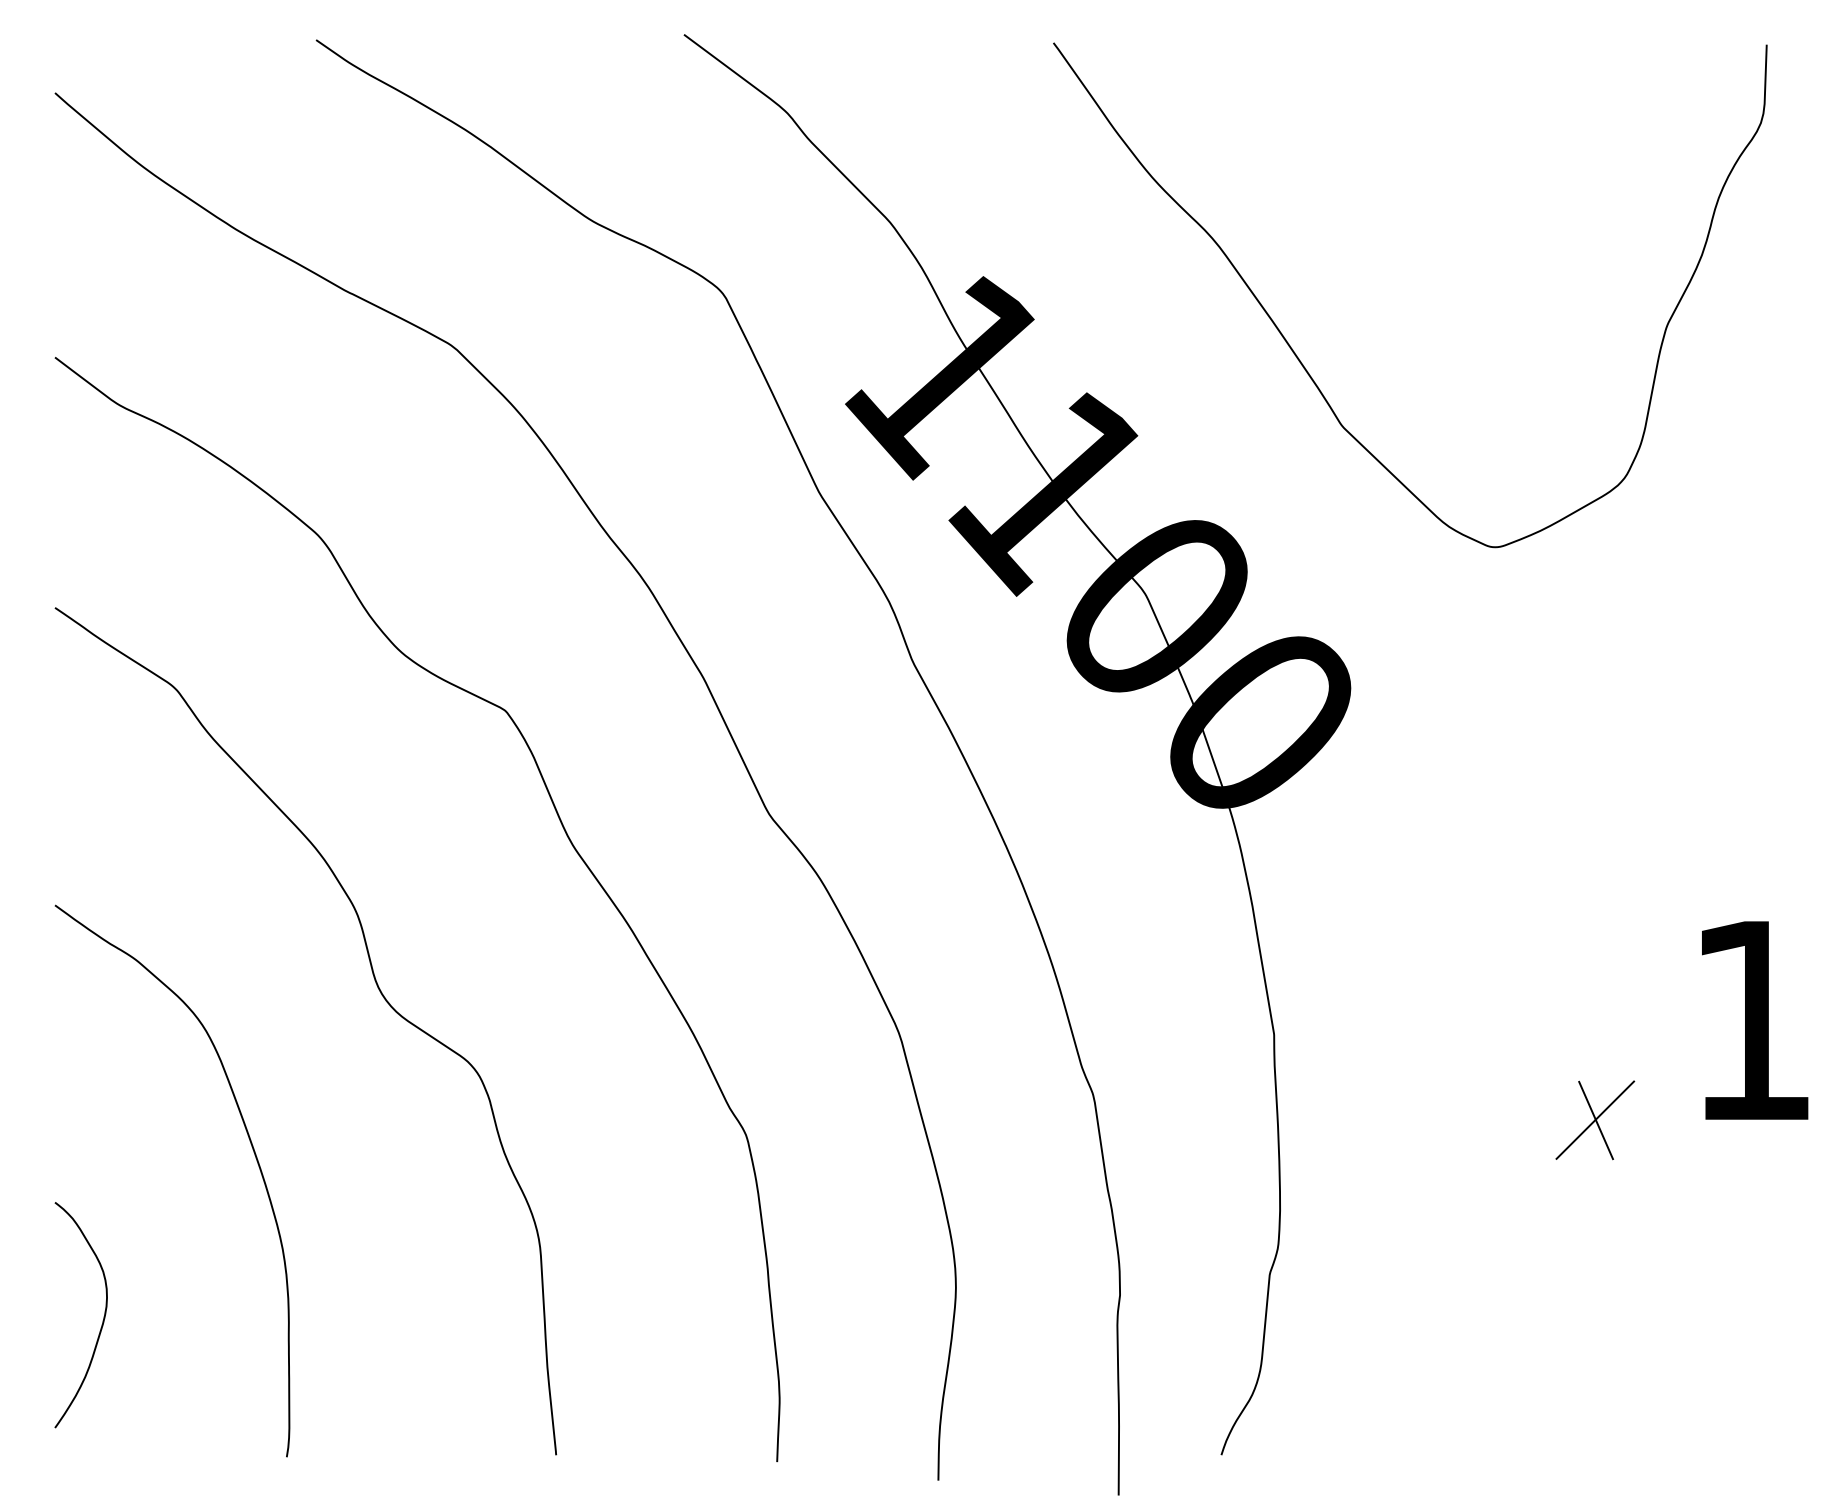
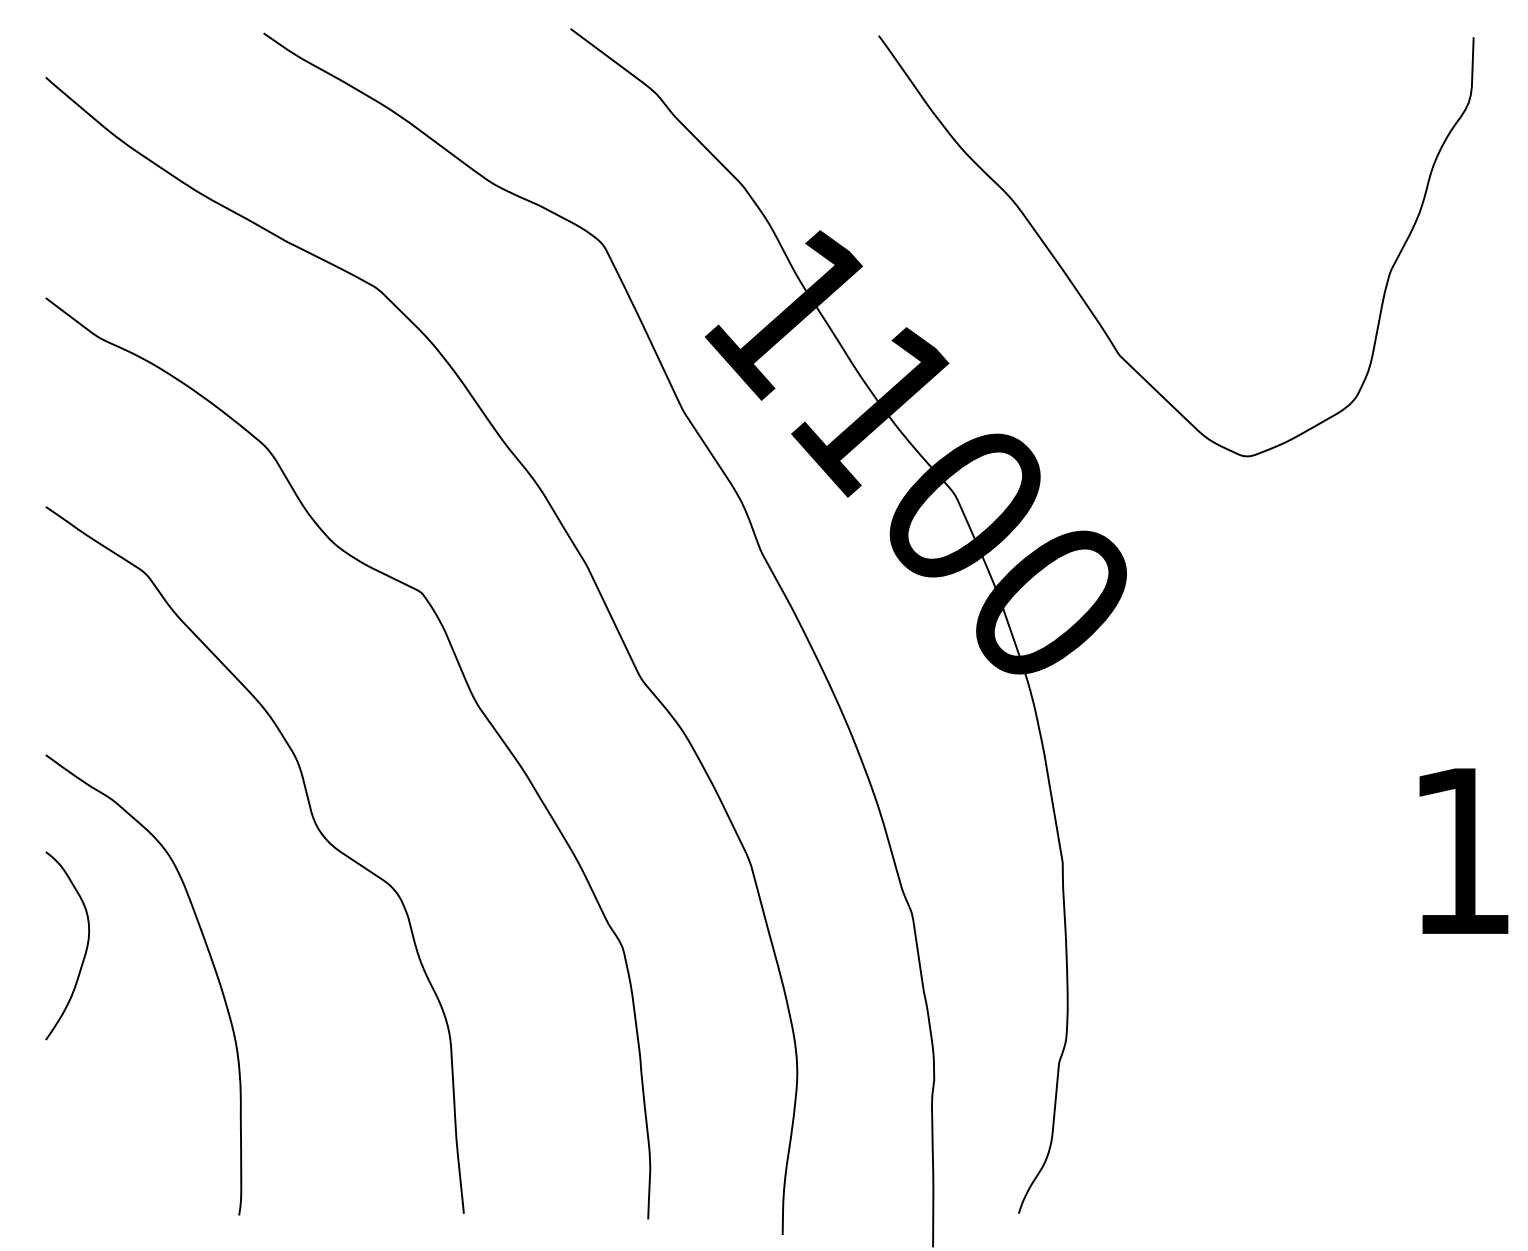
part: (1595, 1120) -> (1330, 934), removed
curve: (102, 1319) -> (85, 949), moved

